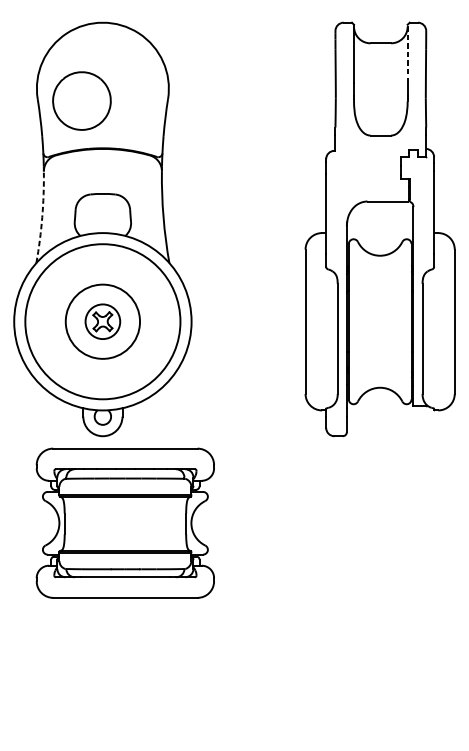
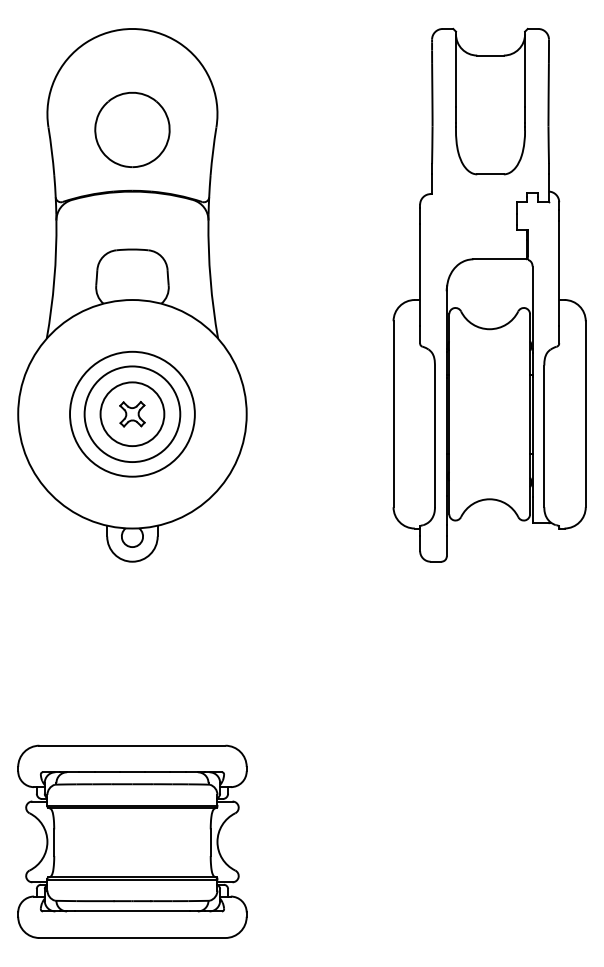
line: (407, 54) -> (525, 69), dashed -> solid
part: (81, 100) -> (132, 129), moved
arc: (42, 217) -> (54, 279), dashed -> solid
circle: (102, 321) -> (132, 413), size x0.62
circle: (102, 321) -> (132, 414), size x1.43
part: (125, 522) -> (132, 841), moved

